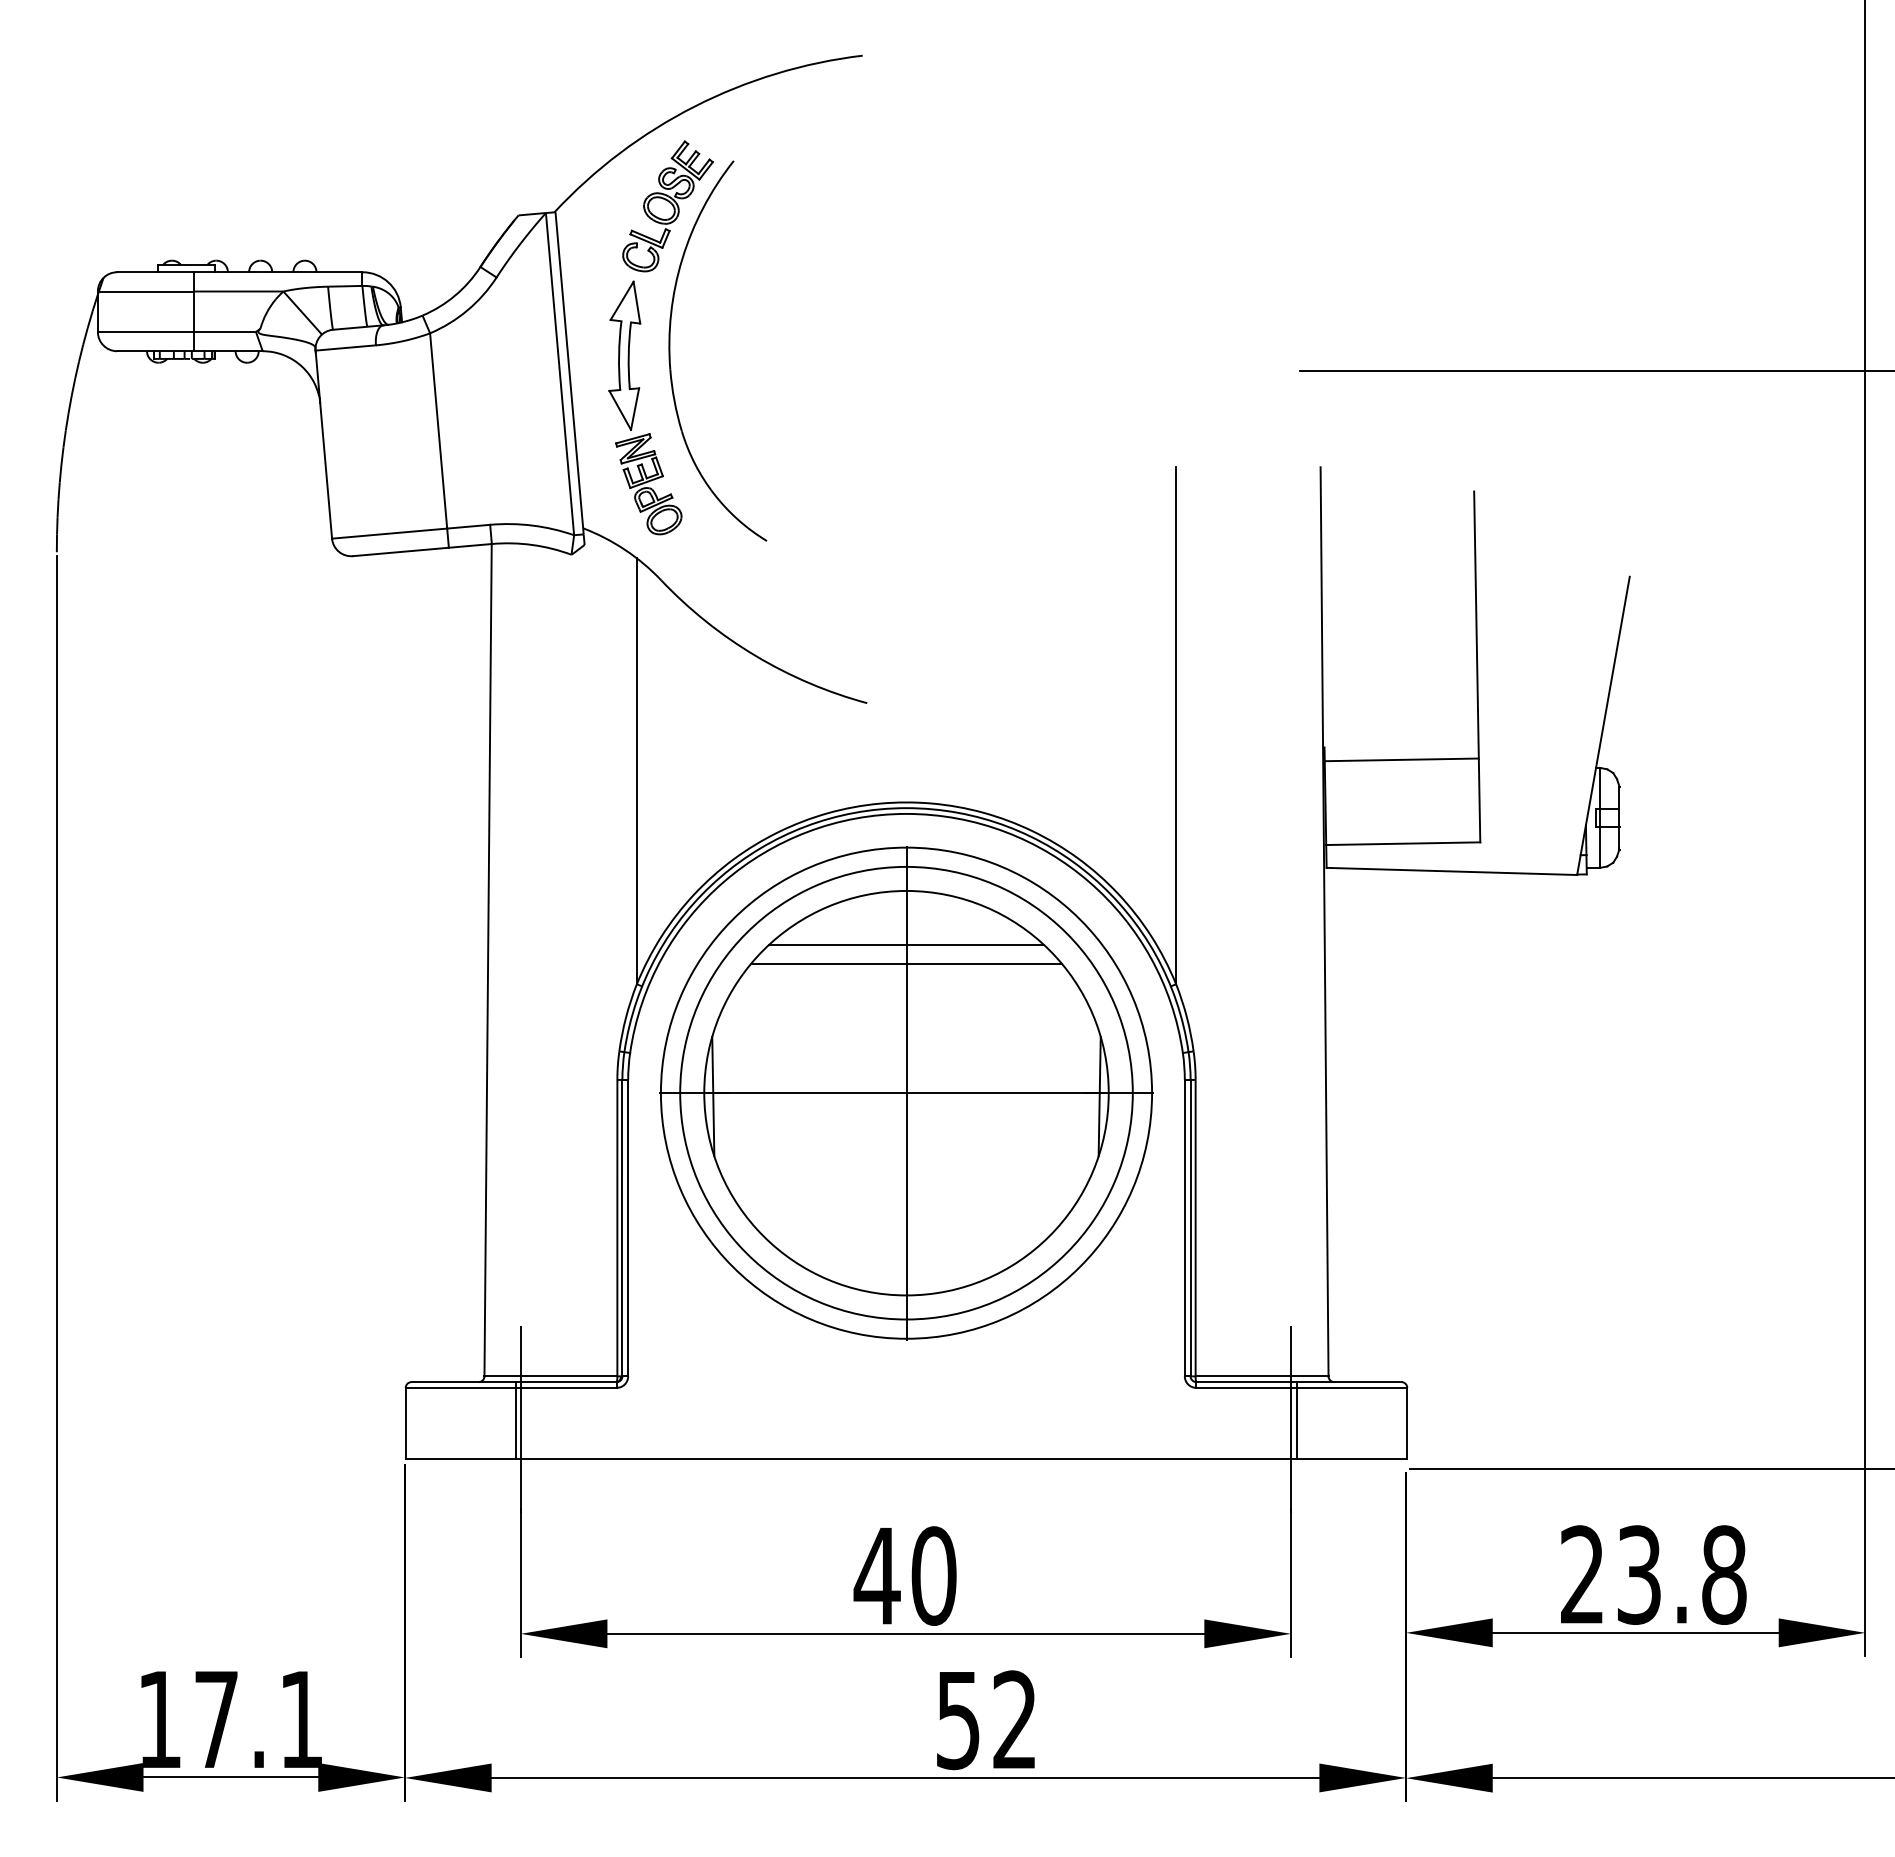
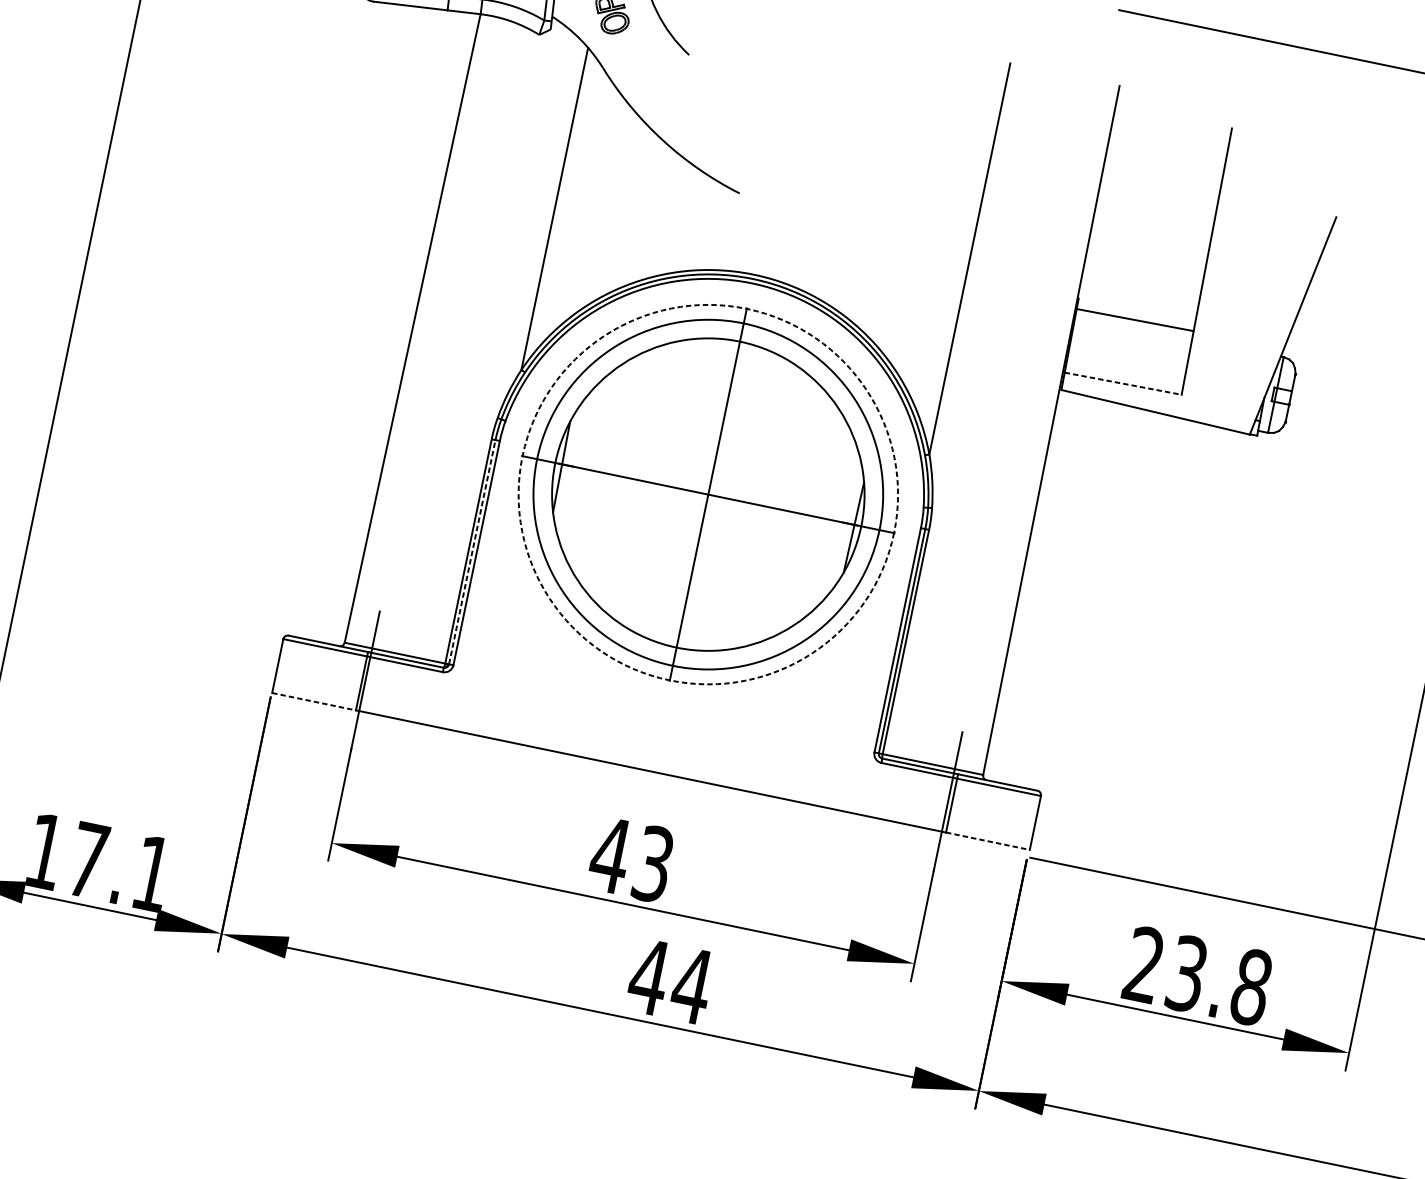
line: (1403, 843) -> (1123, 383), solid -> dashed
line: (906, 944) -> (731, 382), removed
line: (906, 963) -> (728, 396), removed
circle: (906, 1092) -> (708, 494), solid -> dashed
line: (622, 1227) -> (472, 551), solid -> dashed
line: (461, 1459) -> (314, 702), solid -> dashed
line: (1352, 1459) -> (988, 841), solid -> dashed
text: (933, 1575) -> (653, 863), 40 -> 43
text: (986, 1720) -> (670, 981), 52 -> 44

